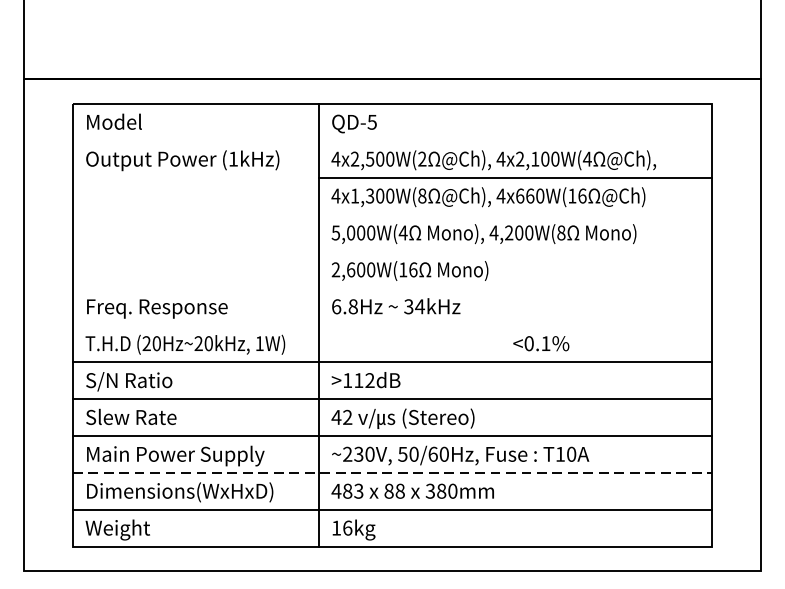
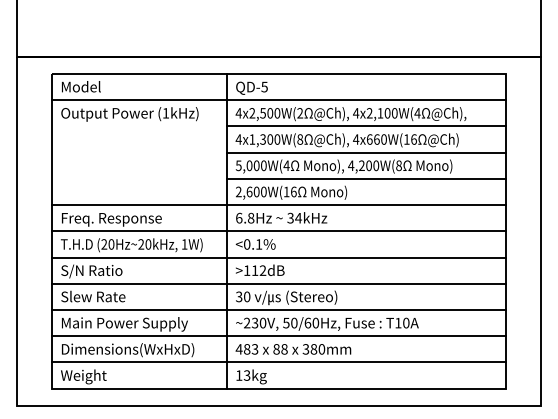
line: (391, 141) -> (278, 100), added
line: (515, 214) -> (366, 152), added
line: (515, 250) -> (366, 178), added
line: (391, 288) -> (278, 205), added
line: (391, 325) -> (278, 231), added
text: (540, 343) -> (255, 244), moved
text: (341, 416) -> (242, 296), 42 -> 30
line: (393, 473) -> (279, 336), dashed -> solid
text: (346, 528) -> (246, 375), 16kg -> 13kg

